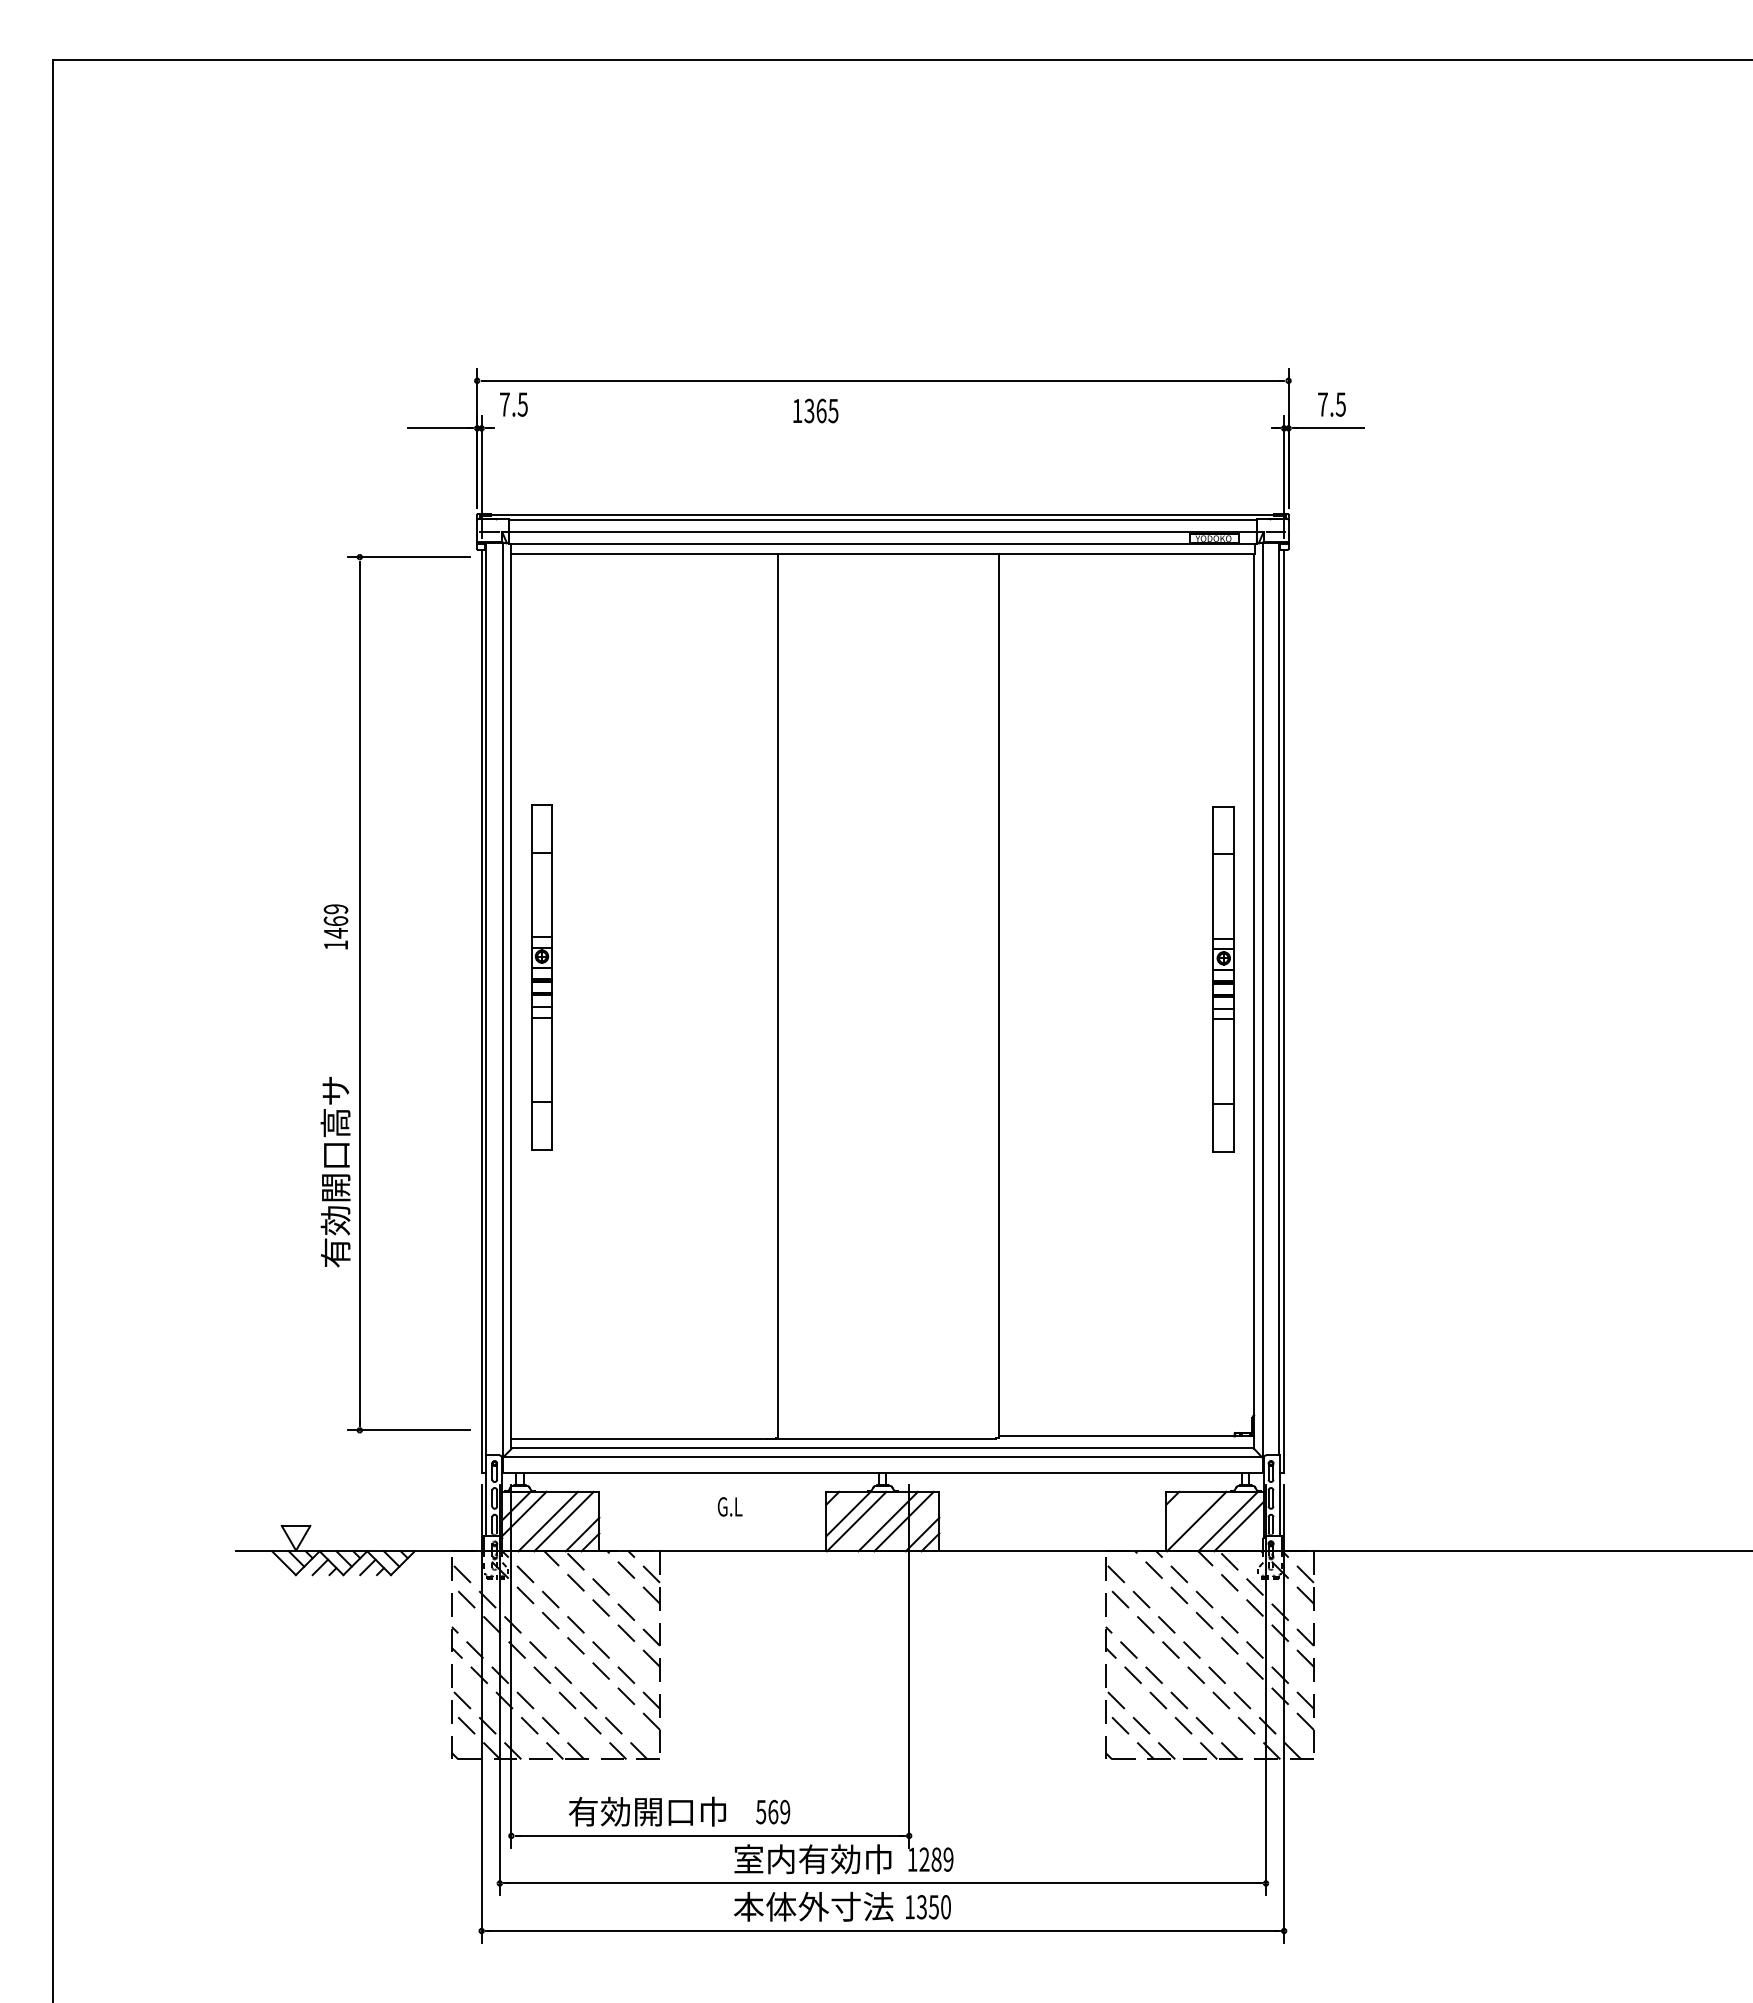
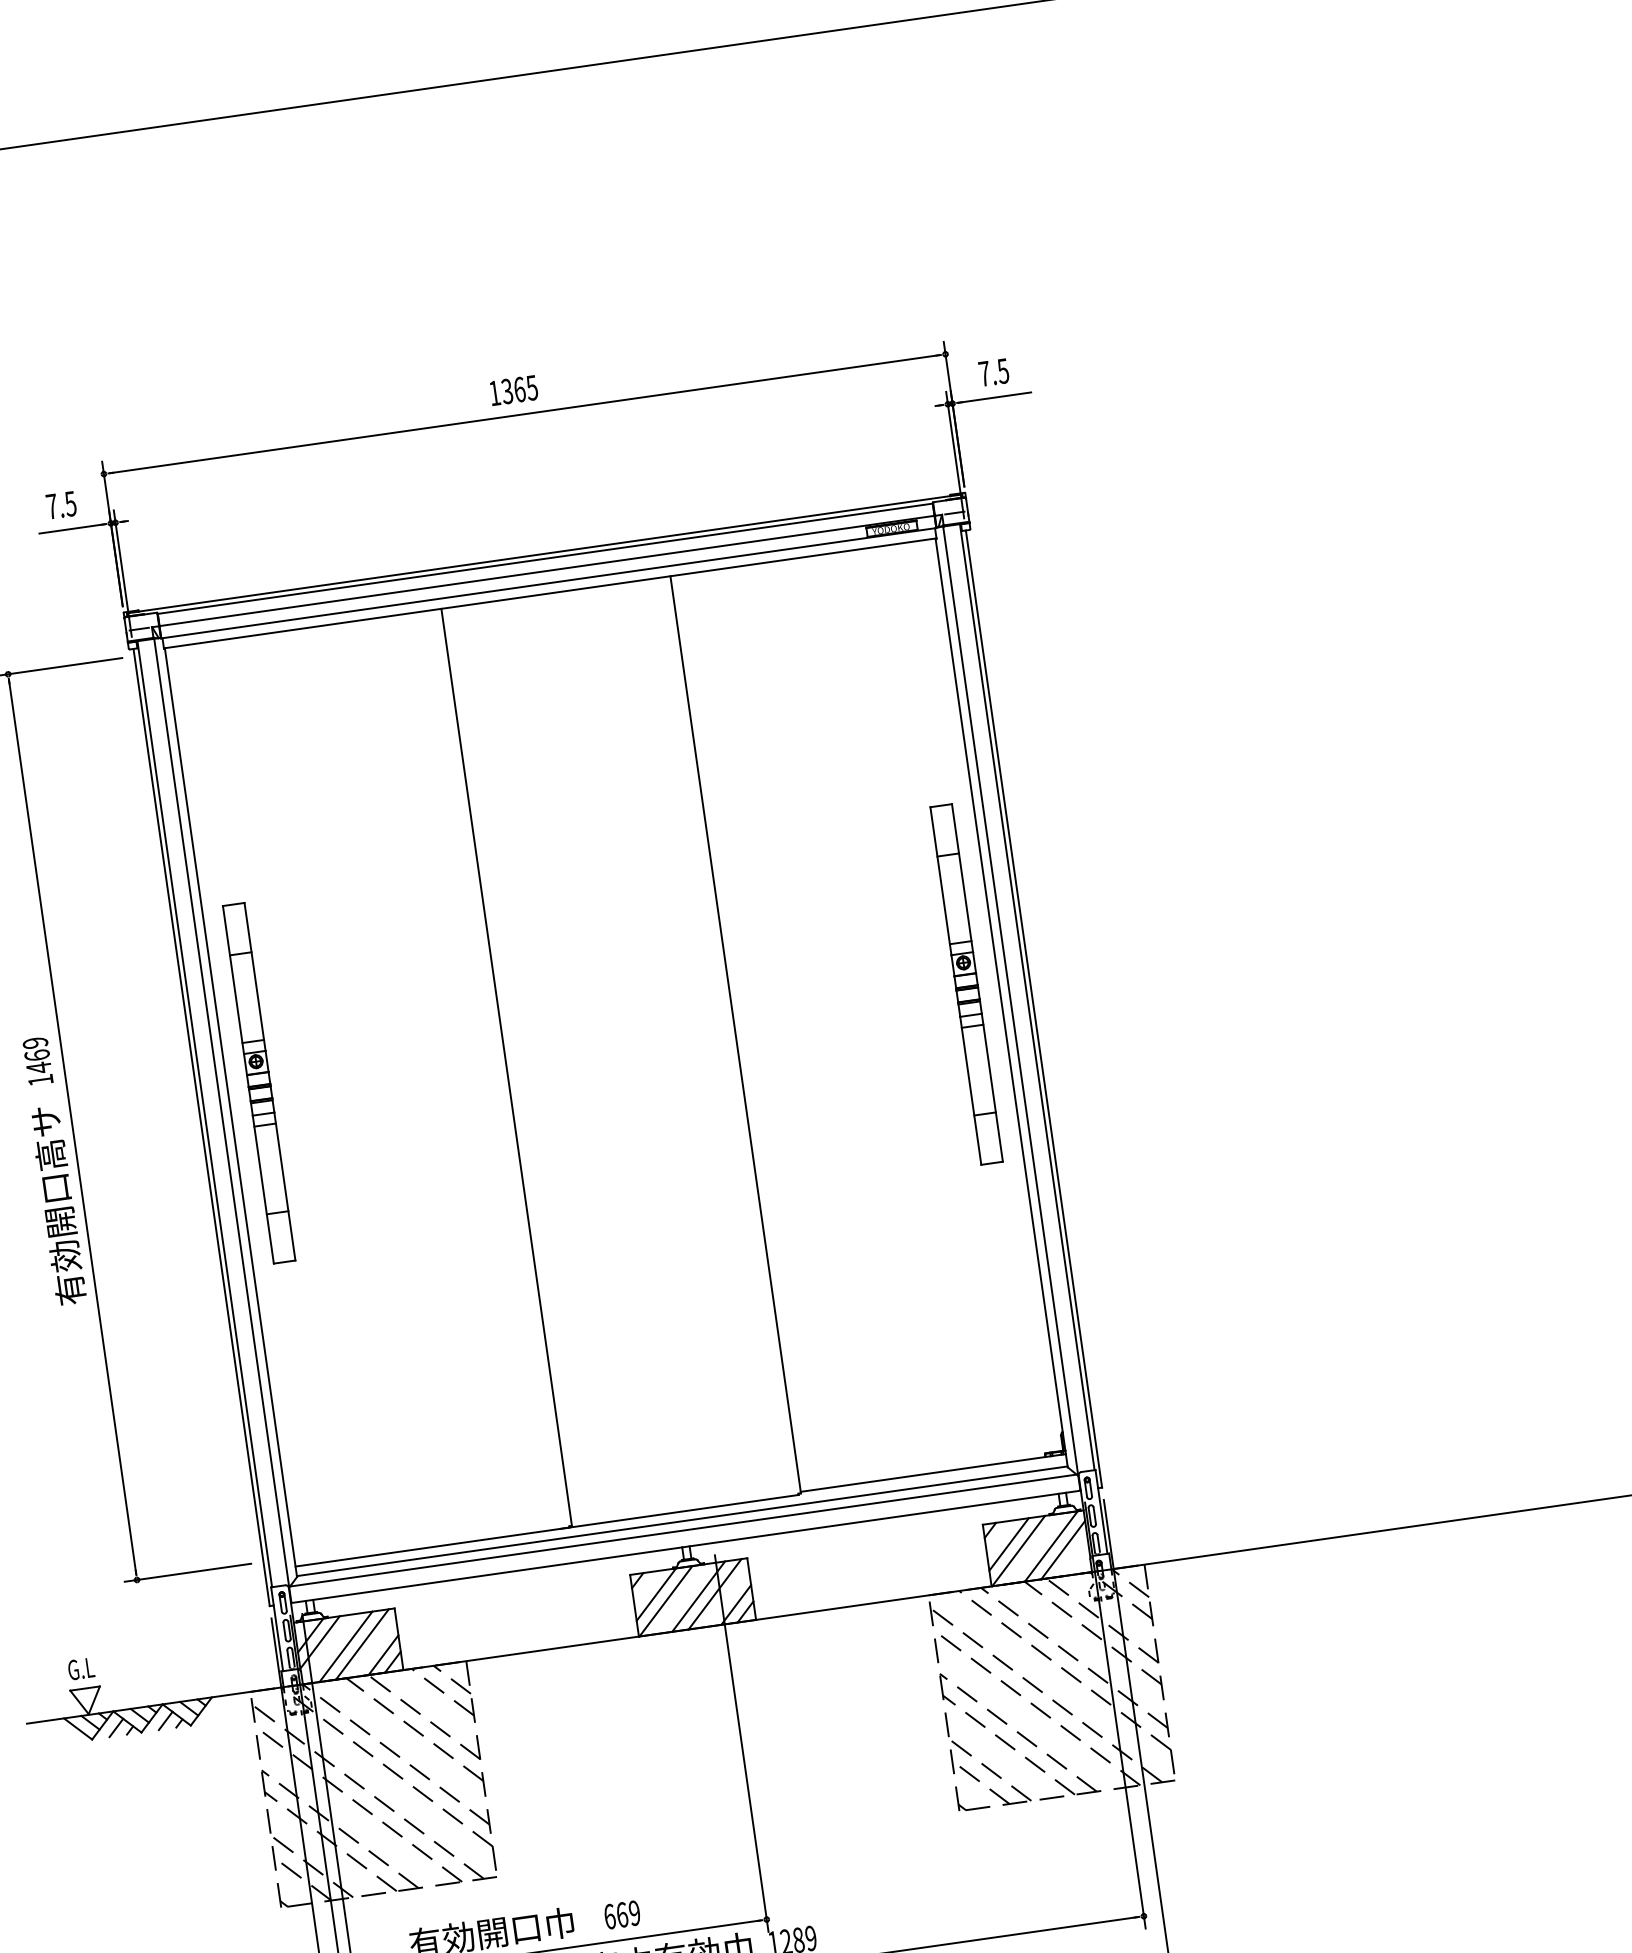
text: (513, 404) -> (61, 505), moved
text: (815, 410) -> (513, 390), moved
text: (335, 1172) -> (58, 1206), moved
text: (729, 1506) -> (80, 1668), moved
line: (1188, 1513) -> (1008, 1543), added
text: (761, 1811) -> (609, 1916), 569 -> 669

